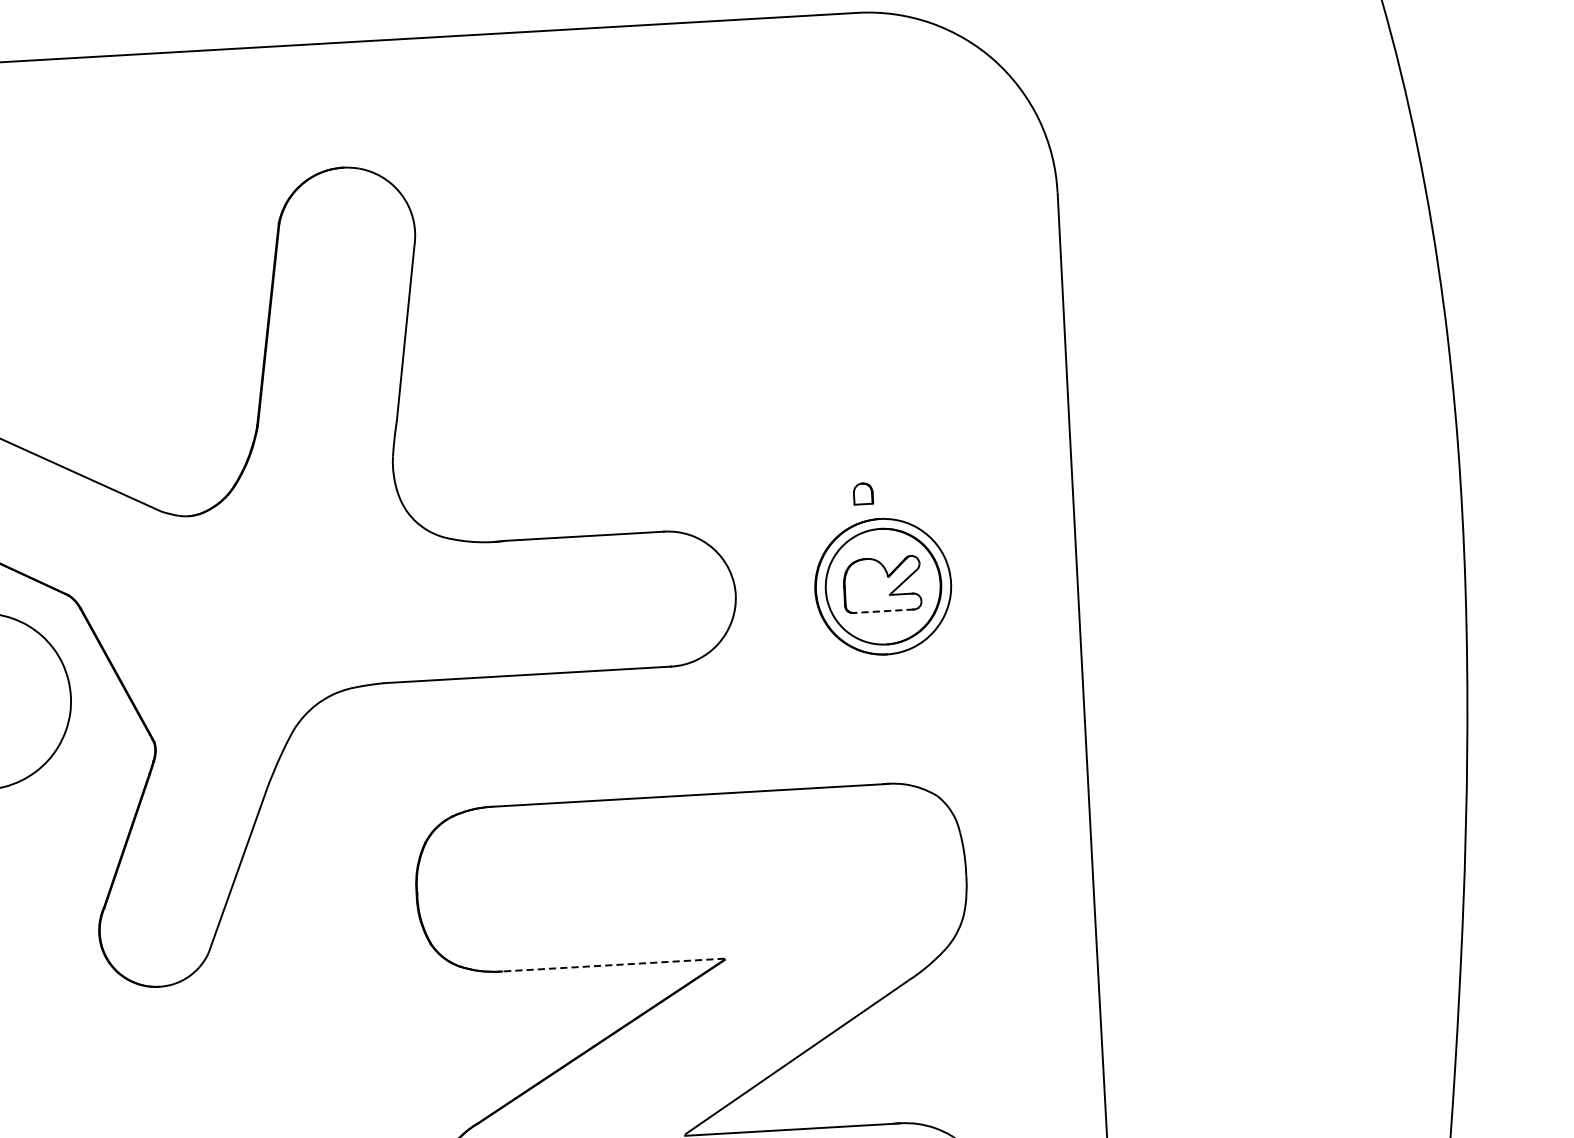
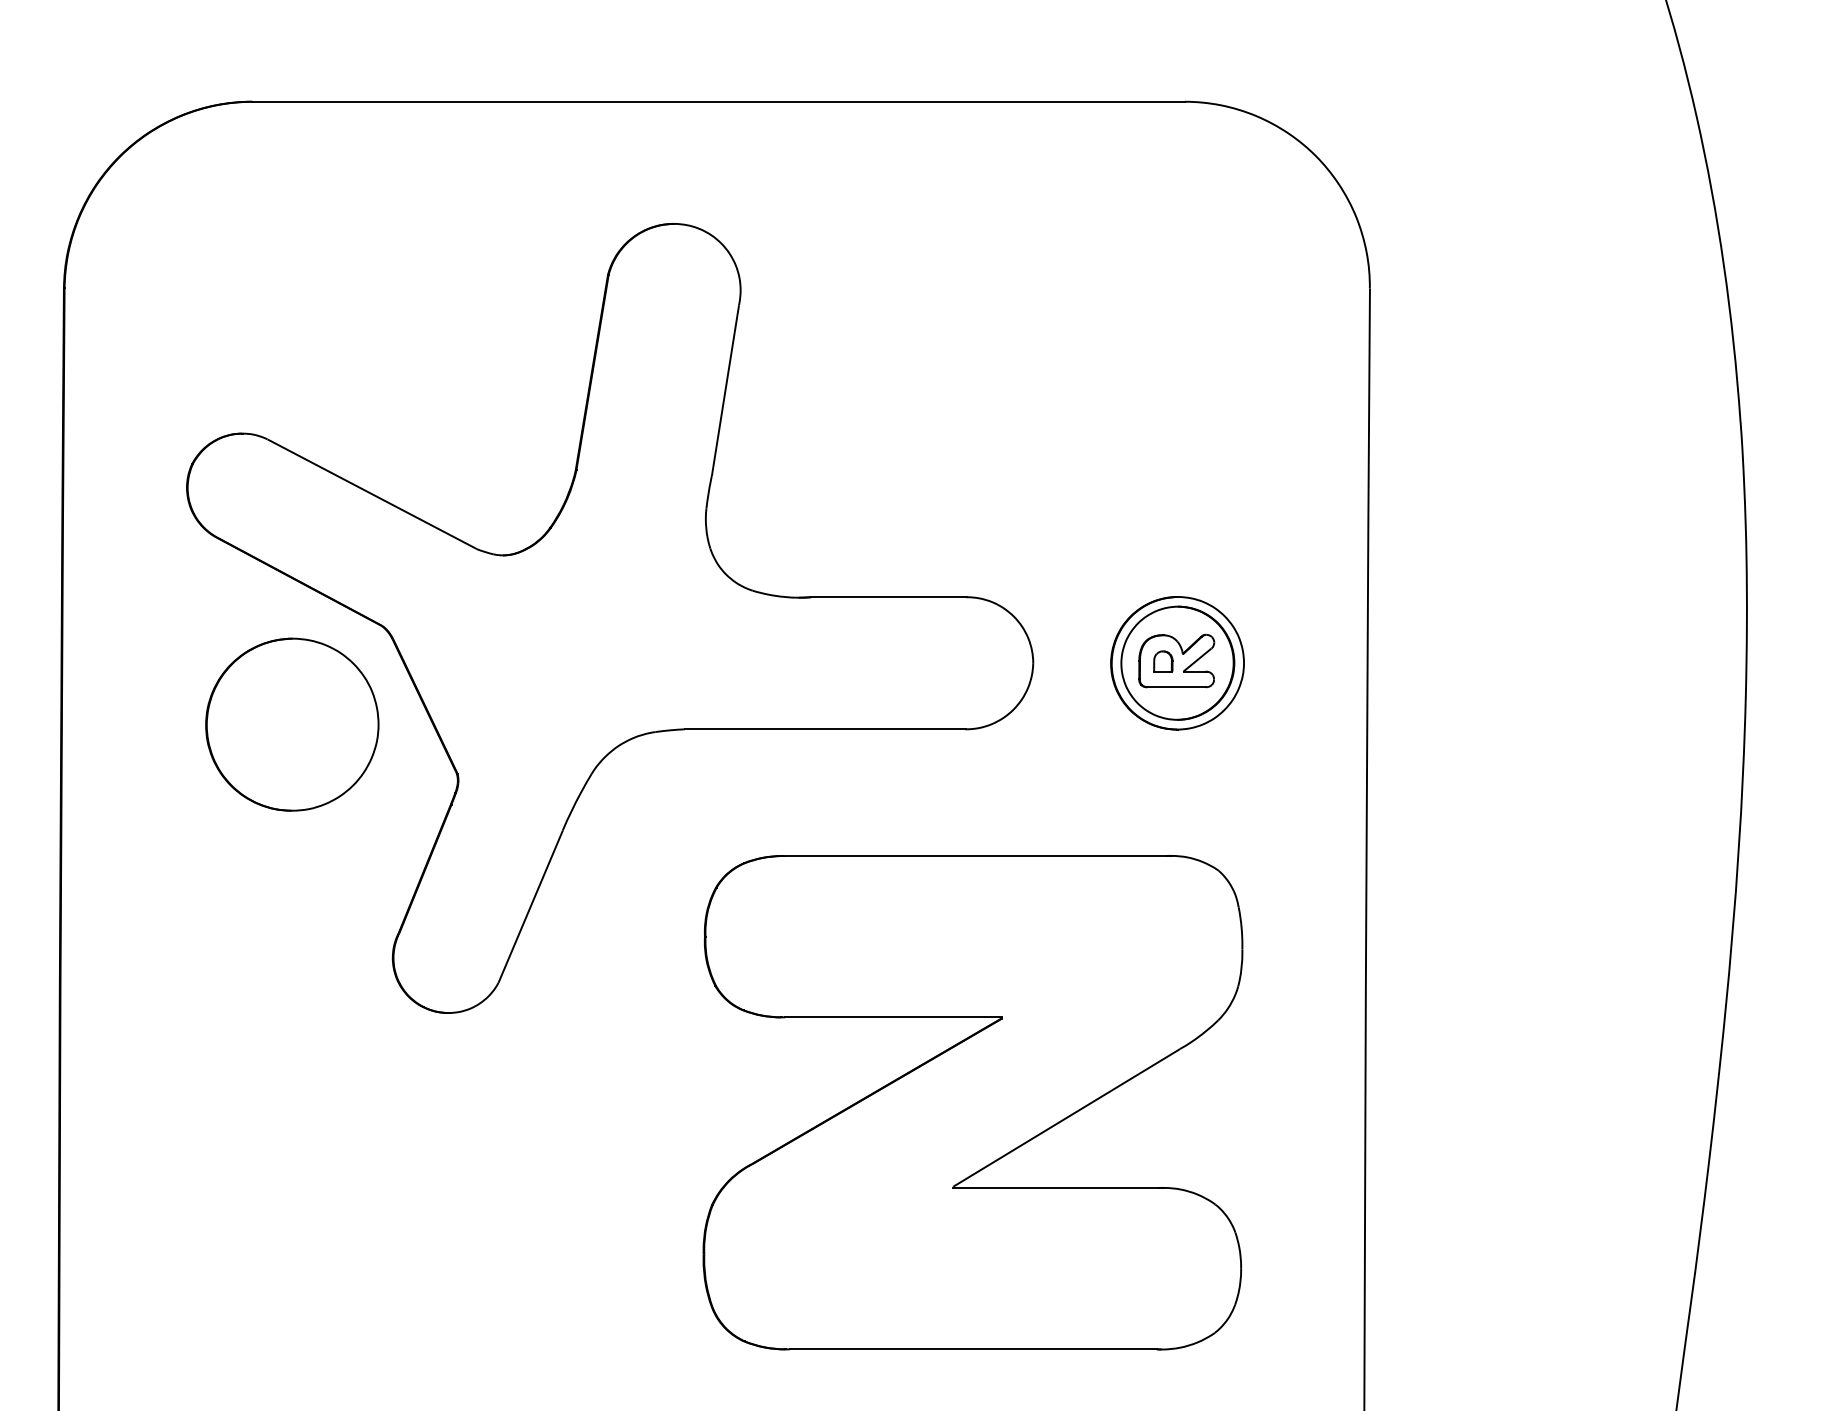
part: (863, 493) -> (1163, 661), moved
line: (883, 611) -> (1176, 687), dashed -> solid
line: (614, 965) -> (893, 1017), dashed -> solid

